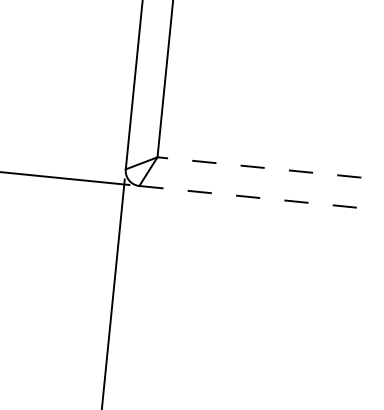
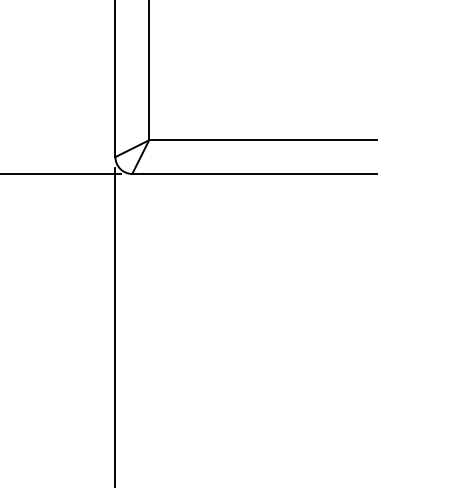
line: (259, 167) -> (262, 140), dashed -> solid
line: (248, 196) -> (254, 173), dashed -> solid

